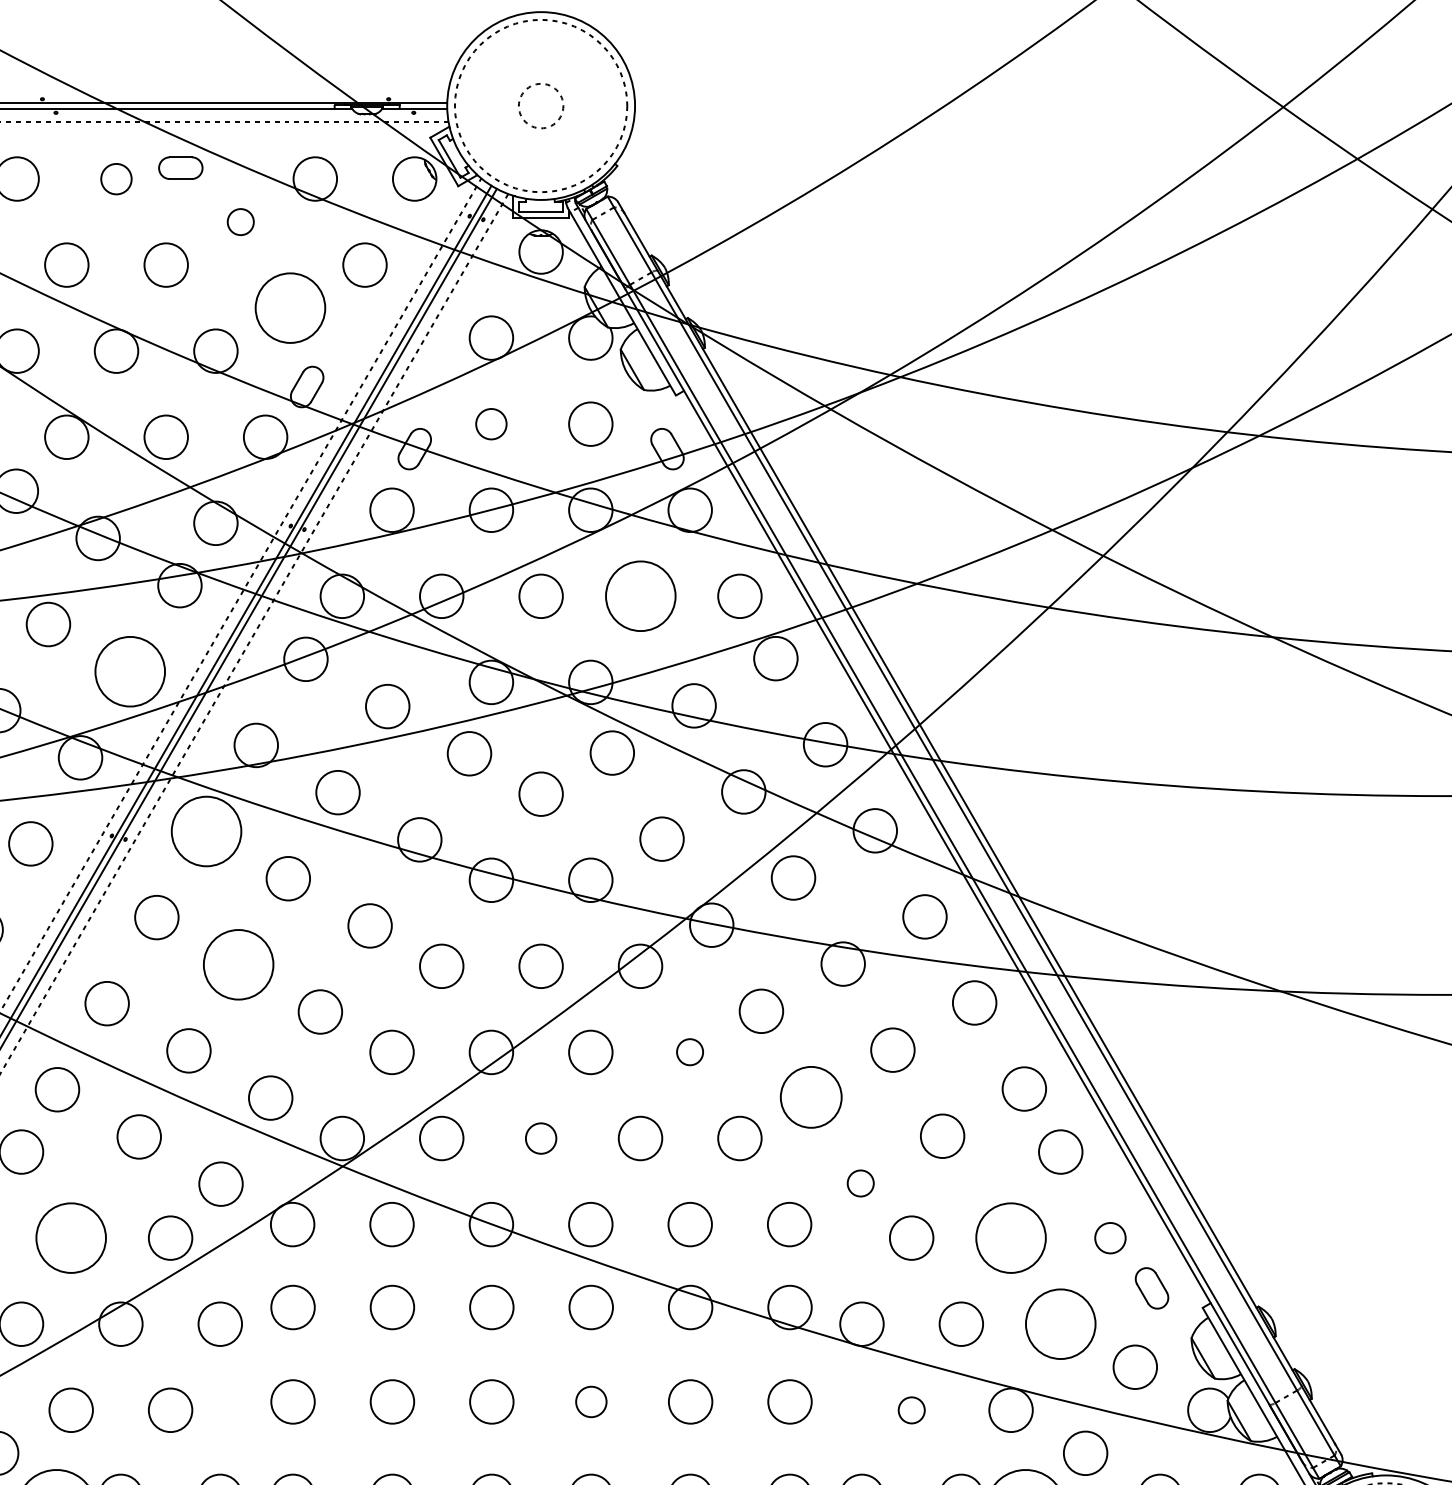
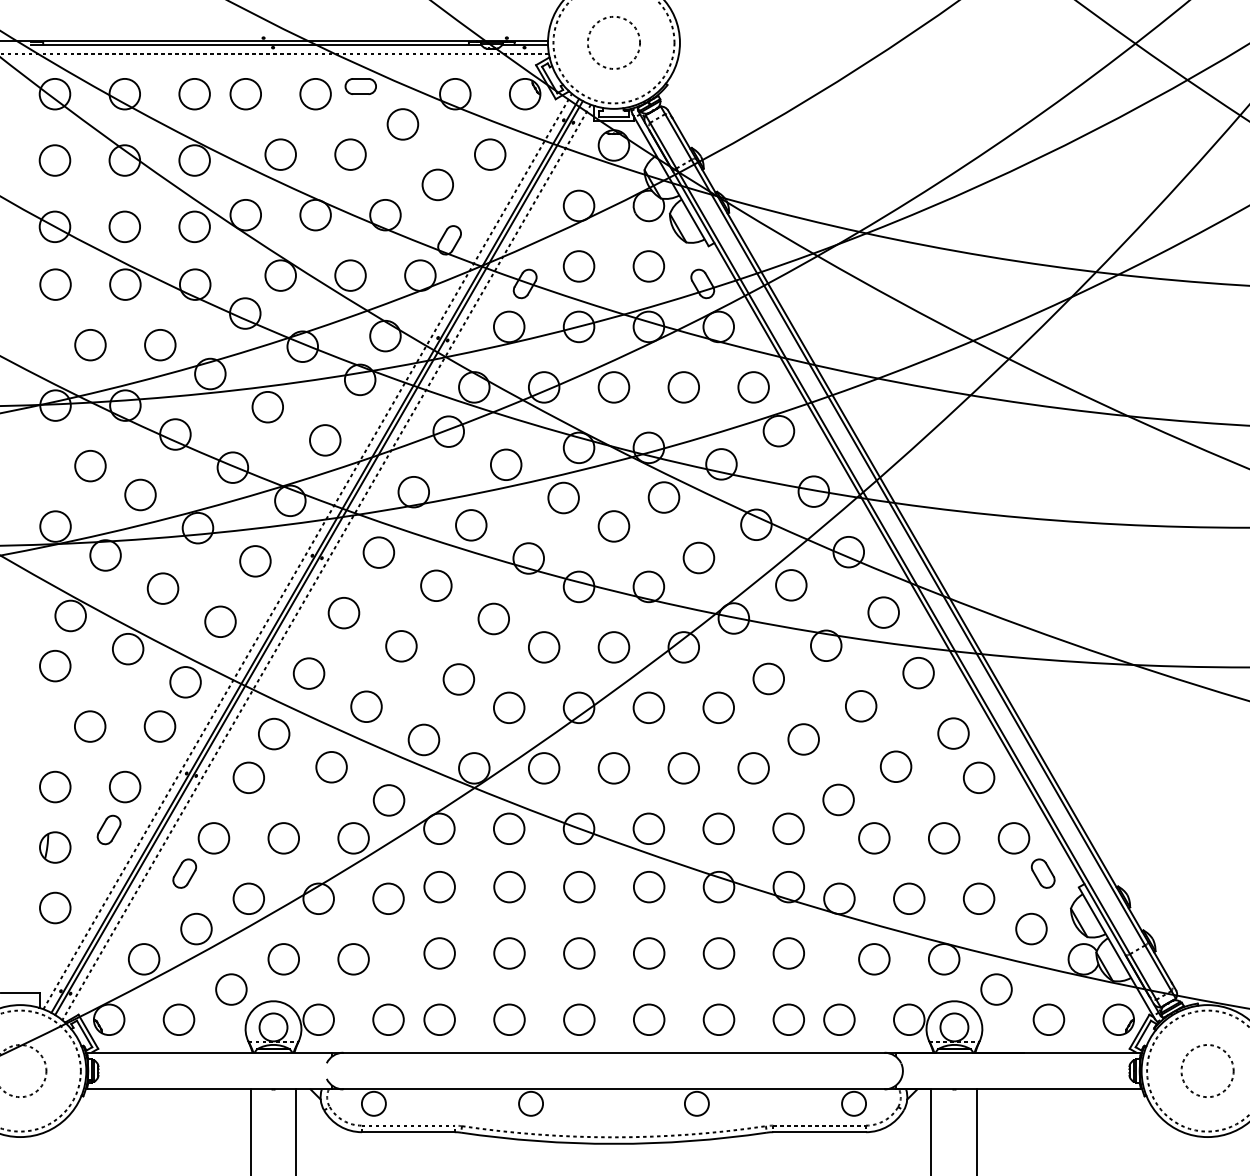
circle: (540, 105) -> (613, 42), size x1.67
circle: (116, 179) -> (315, 94), size x1.43
circle: (240, 222) -> (402, 124), size x1.67
circle: (289, 307) -> (437, 184), size x0.62
circle: (490, 424) -> (578, 266), size x1.43
circle: (640, 596) -> (683, 387), size x0.62
circle: (130, 671) -> (325, 440), size x0.62
circle: (205, 831) -> (378, 552), size x0.62
circle: (238, 965) -> (401, 646), size x0.62
circle: (689, 1051) -> (718, 707), size x1.67
circle: (810, 1097) -> (803, 739), size x0.71
circle: (540, 1138) -> (613, 768), size x1.43
circle: (860, 1182) -> (838, 799), size x1.67
circle: (70, 1238) -> (283, 838), size x0.62
circle: (1010, 1238) -> (943, 838), size x0.62
circle: (1109, 1238) -> (1013, 838), size x1.43
circle: (1059, 1323) -> (978, 898), size x0.62
circle: (591, 1402) -> (649, 953), size x1.43
circle: (911, 1410) -> (874, 959), size x1.67

